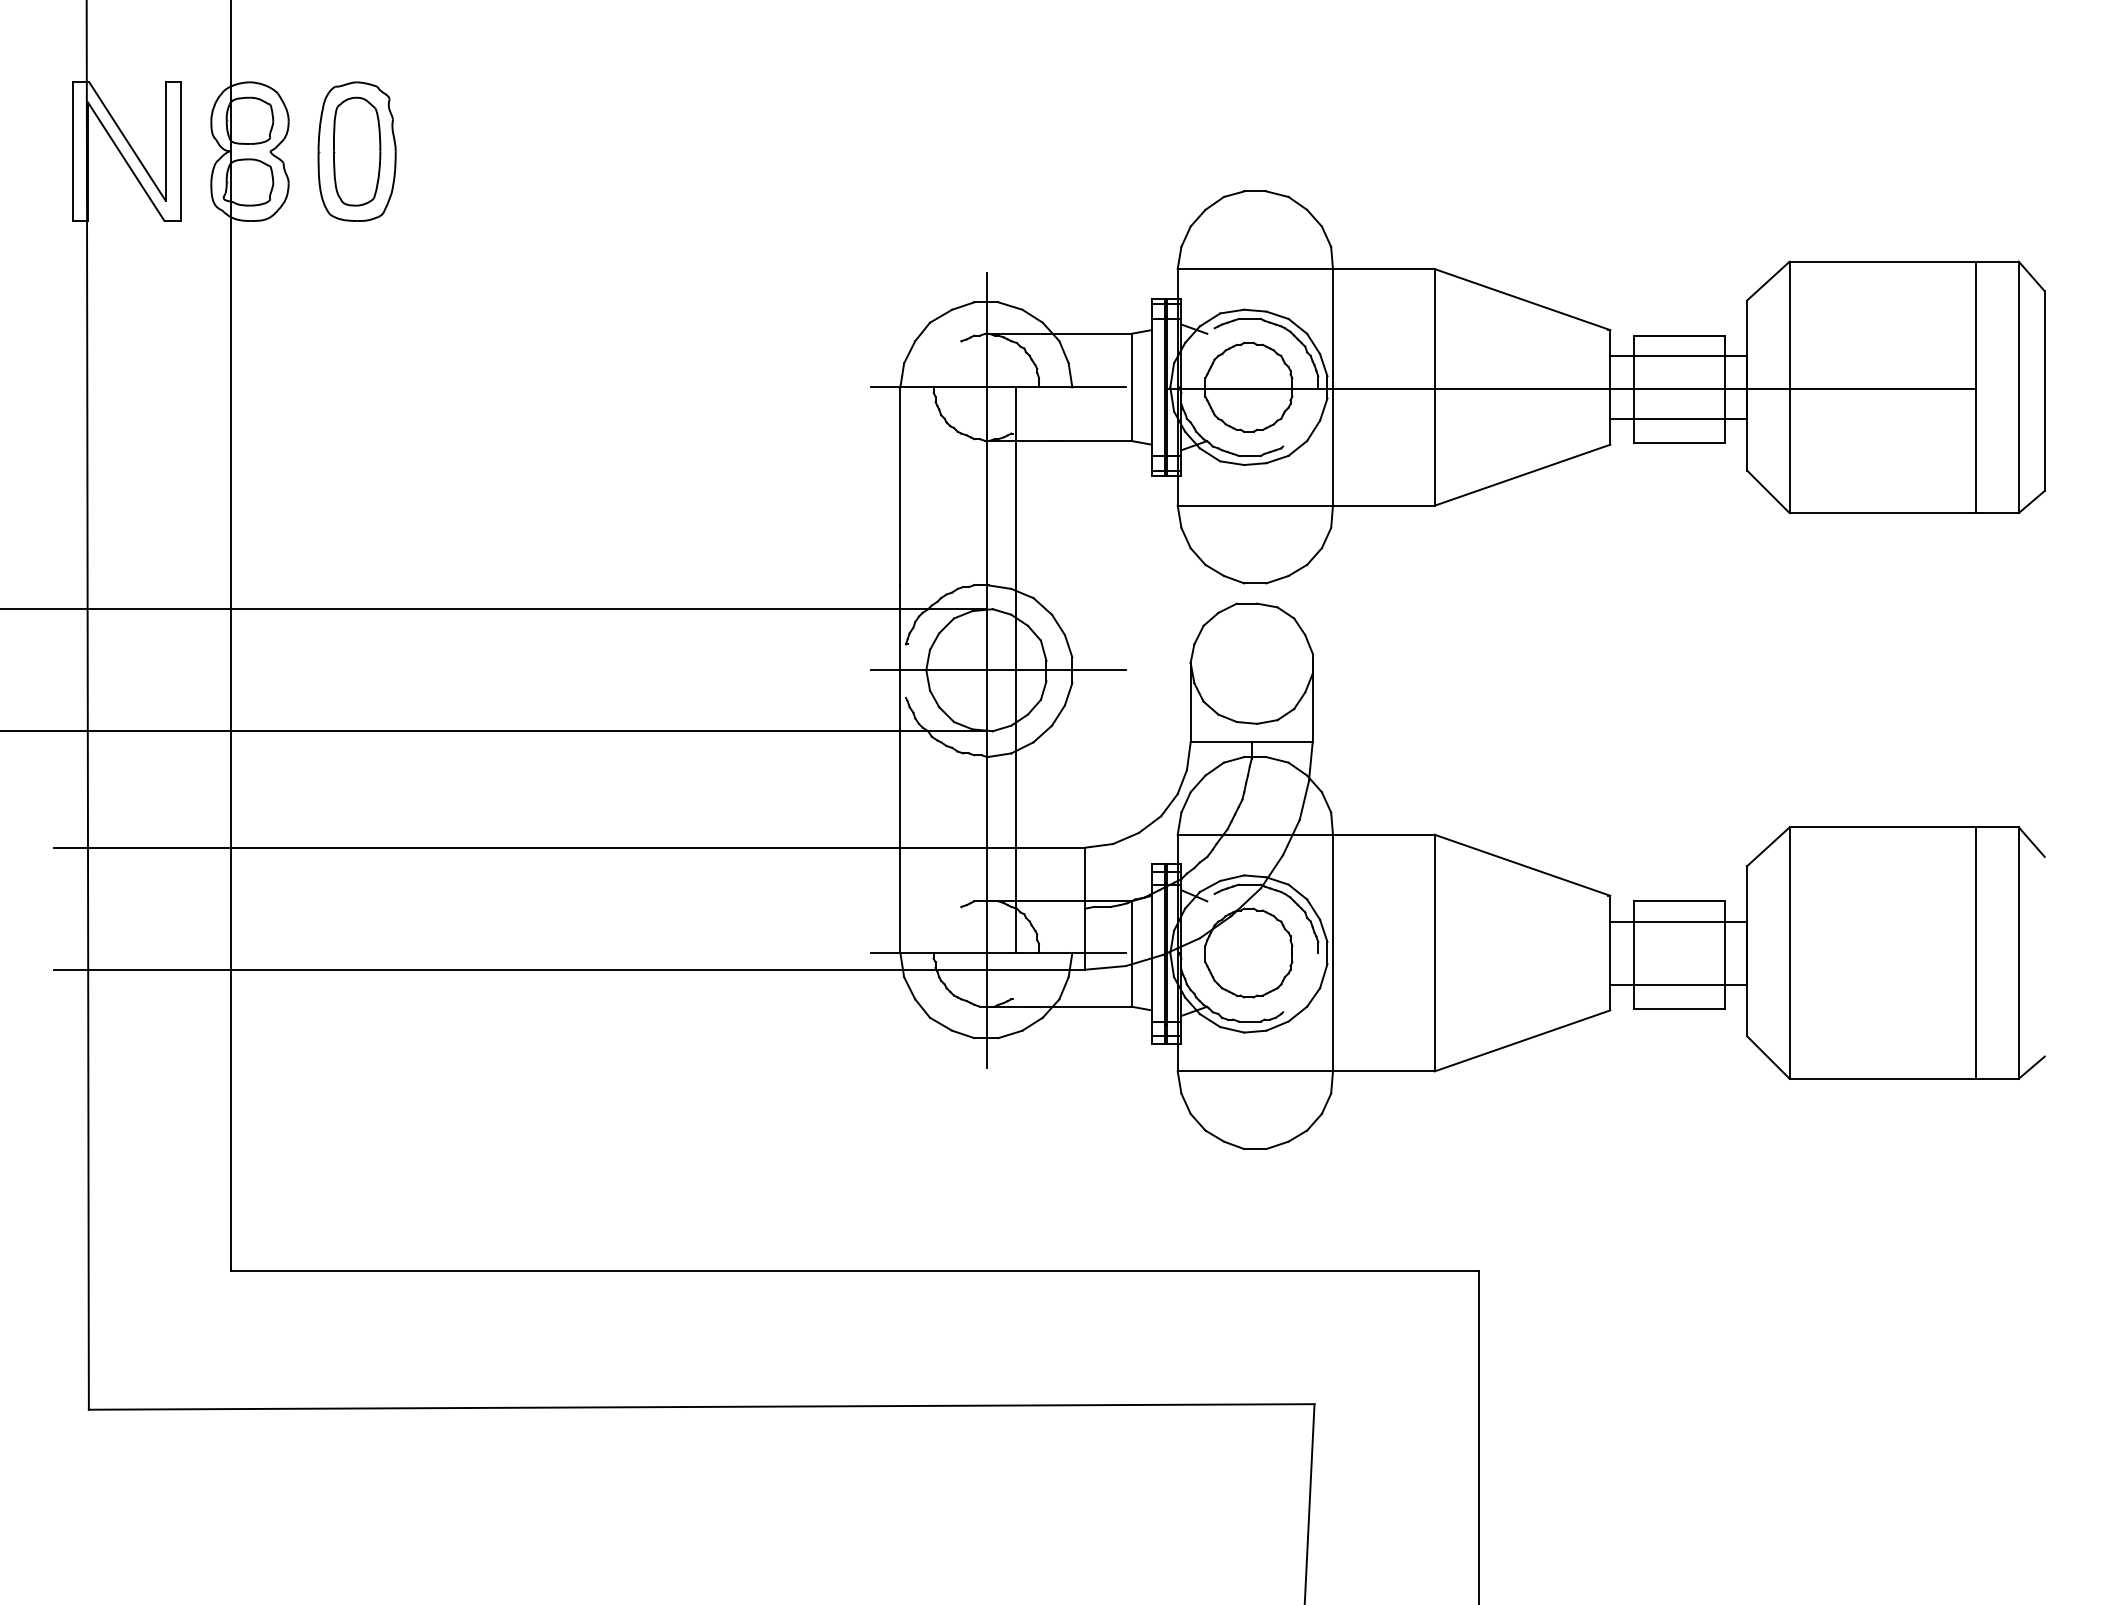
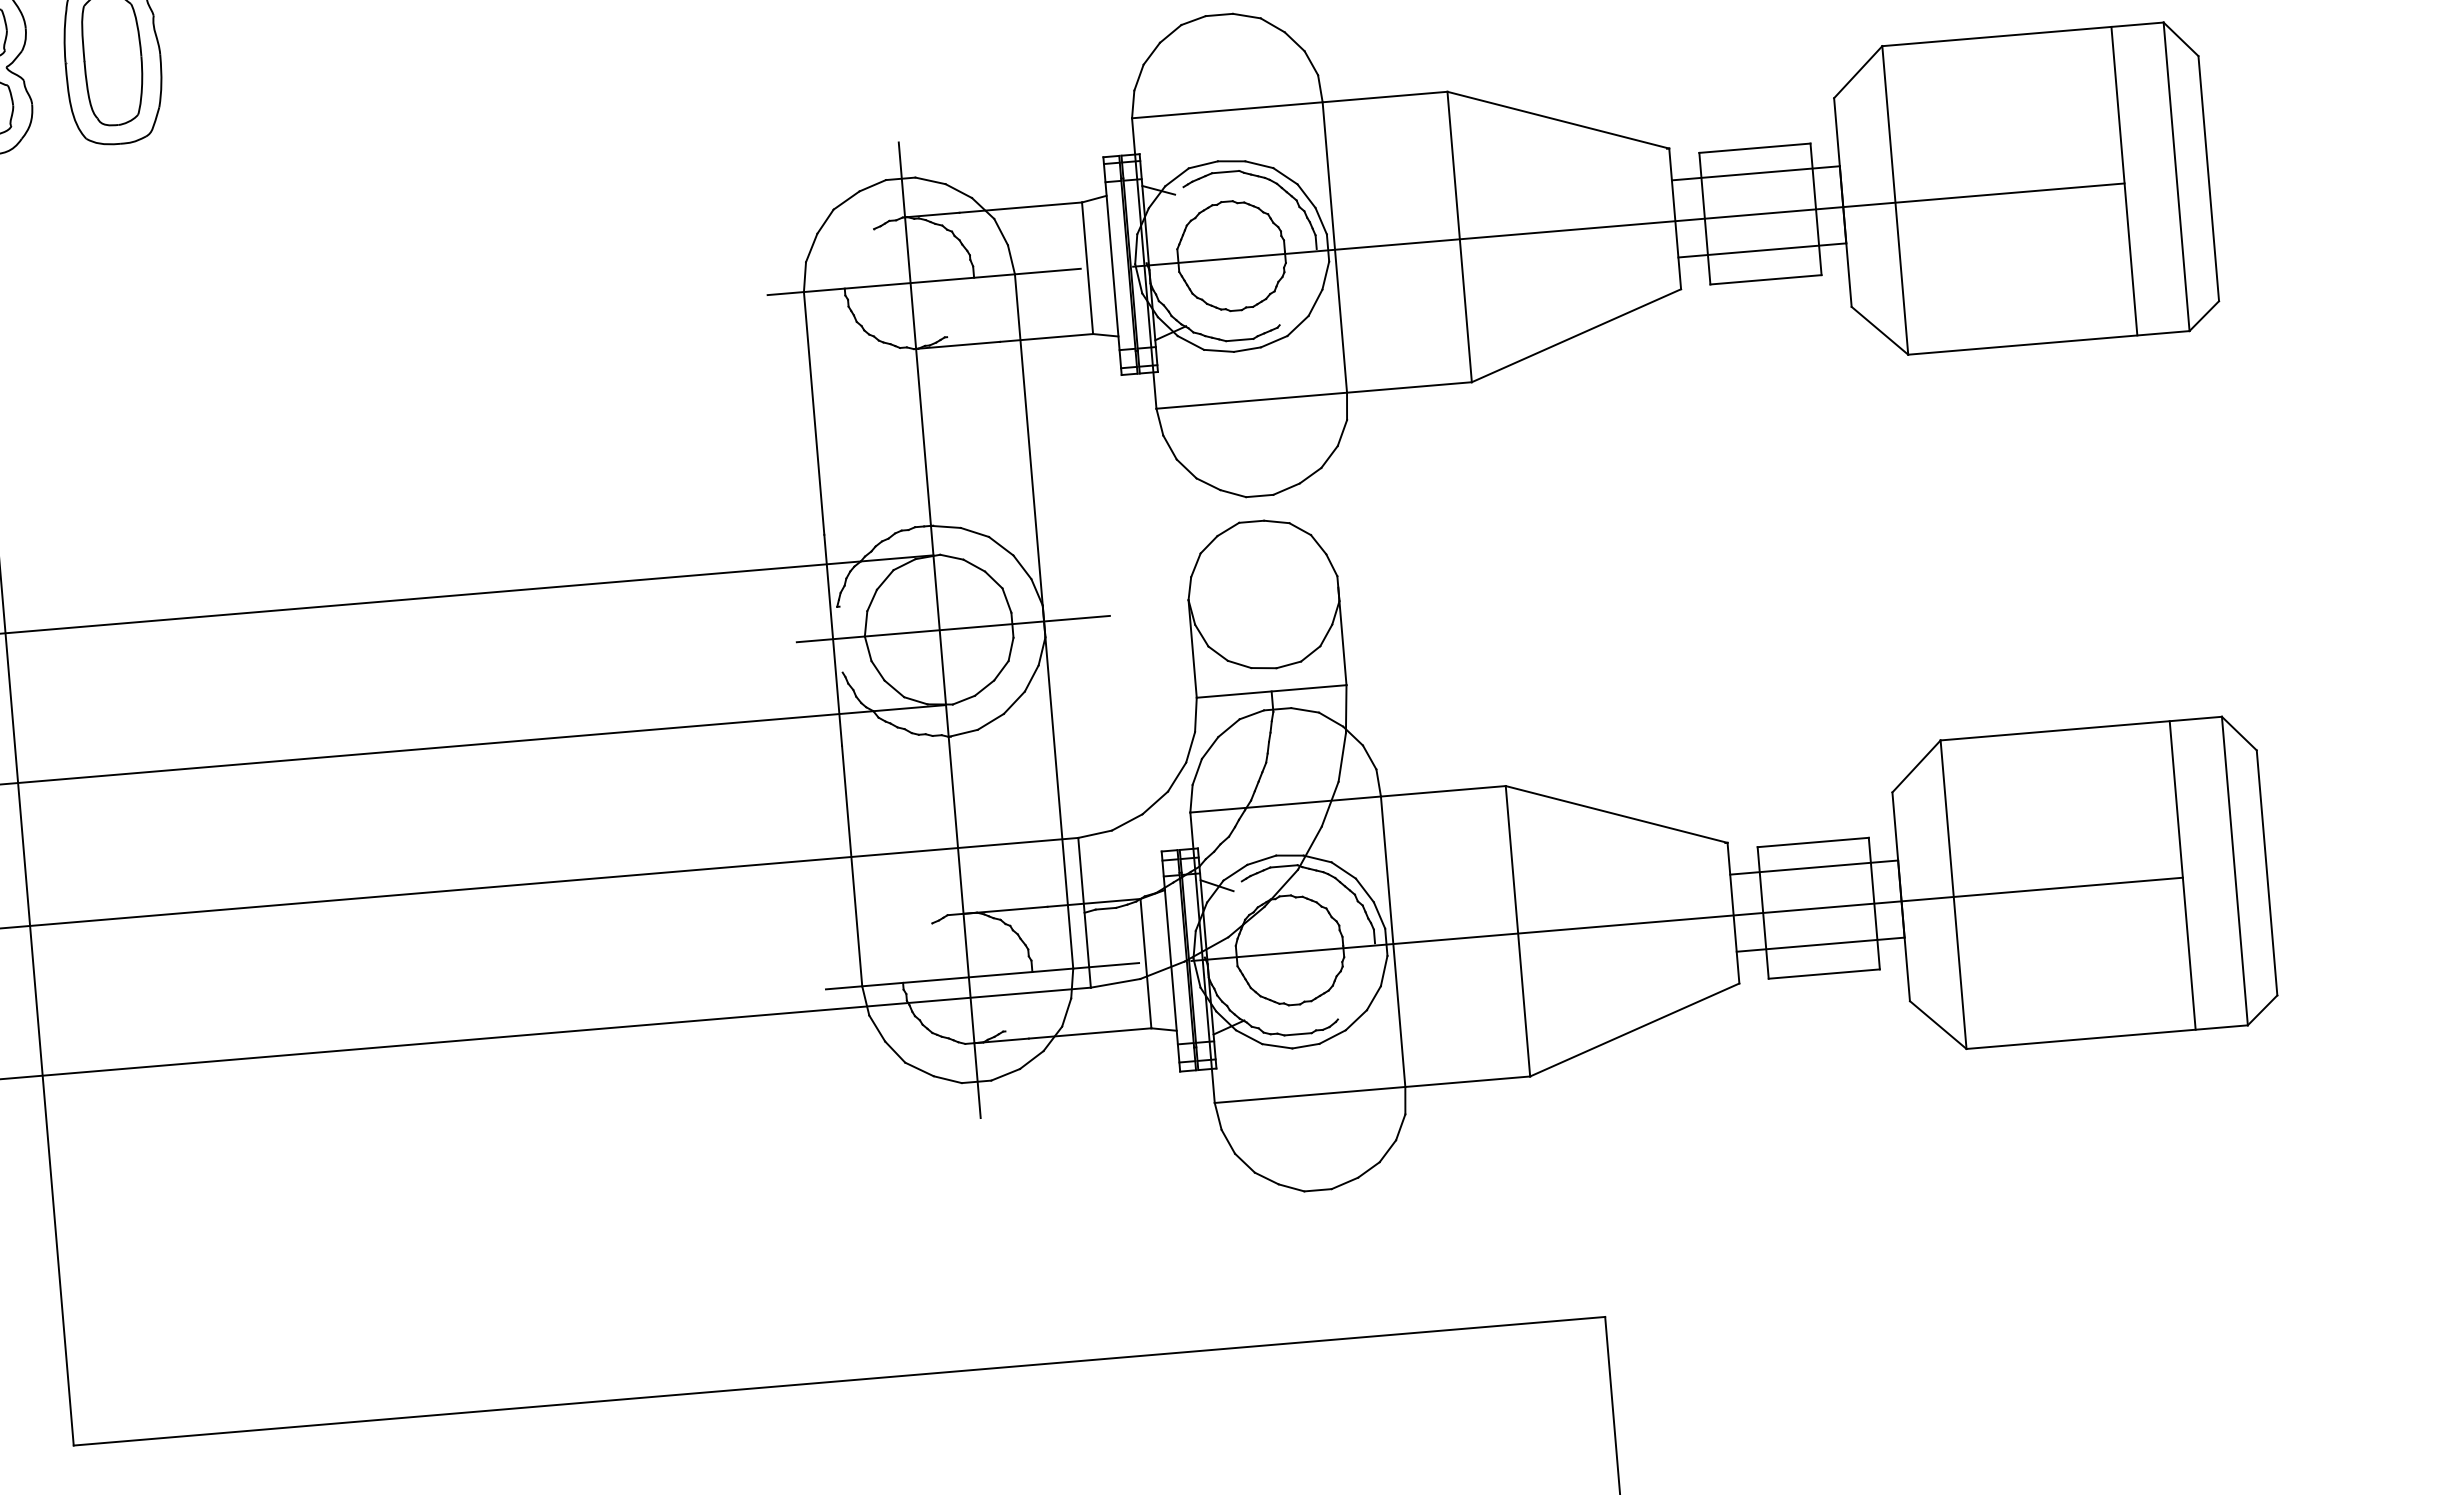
line: (1016, 670) -> (1044, 621), moved
line: (1572, 954) -> (1687, 918), added
line: (2044, 956) -> (2266, 872), added

